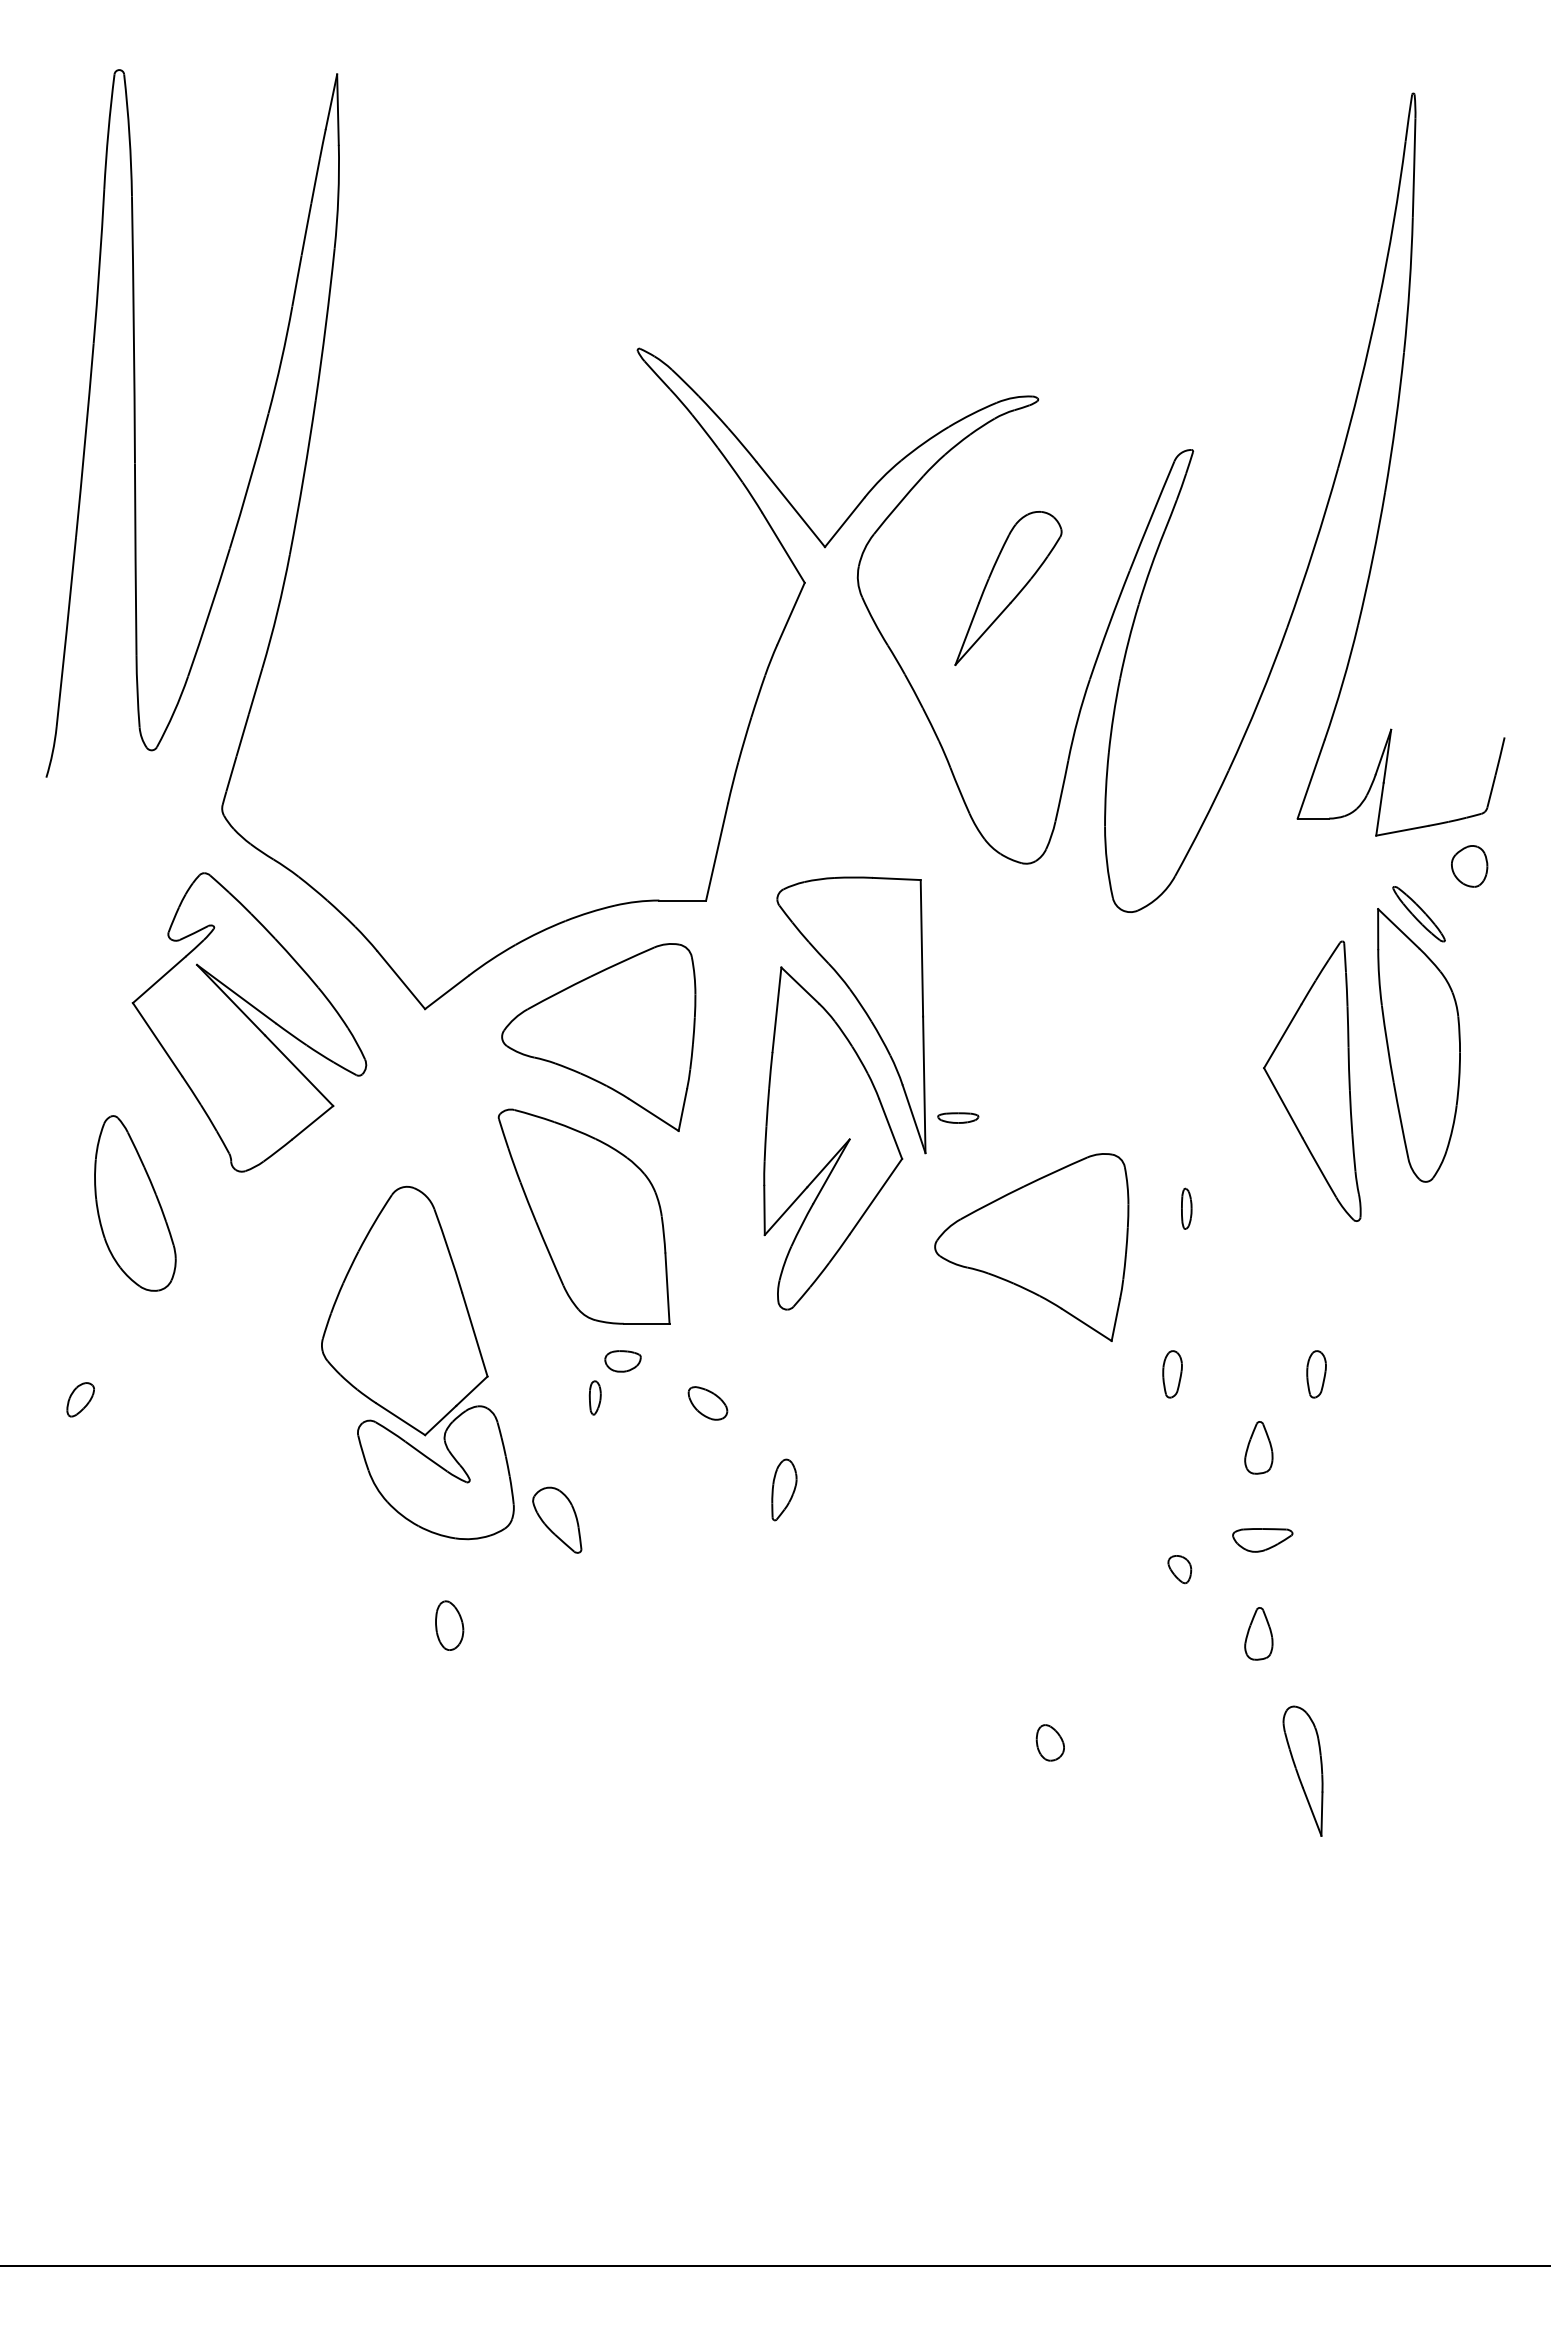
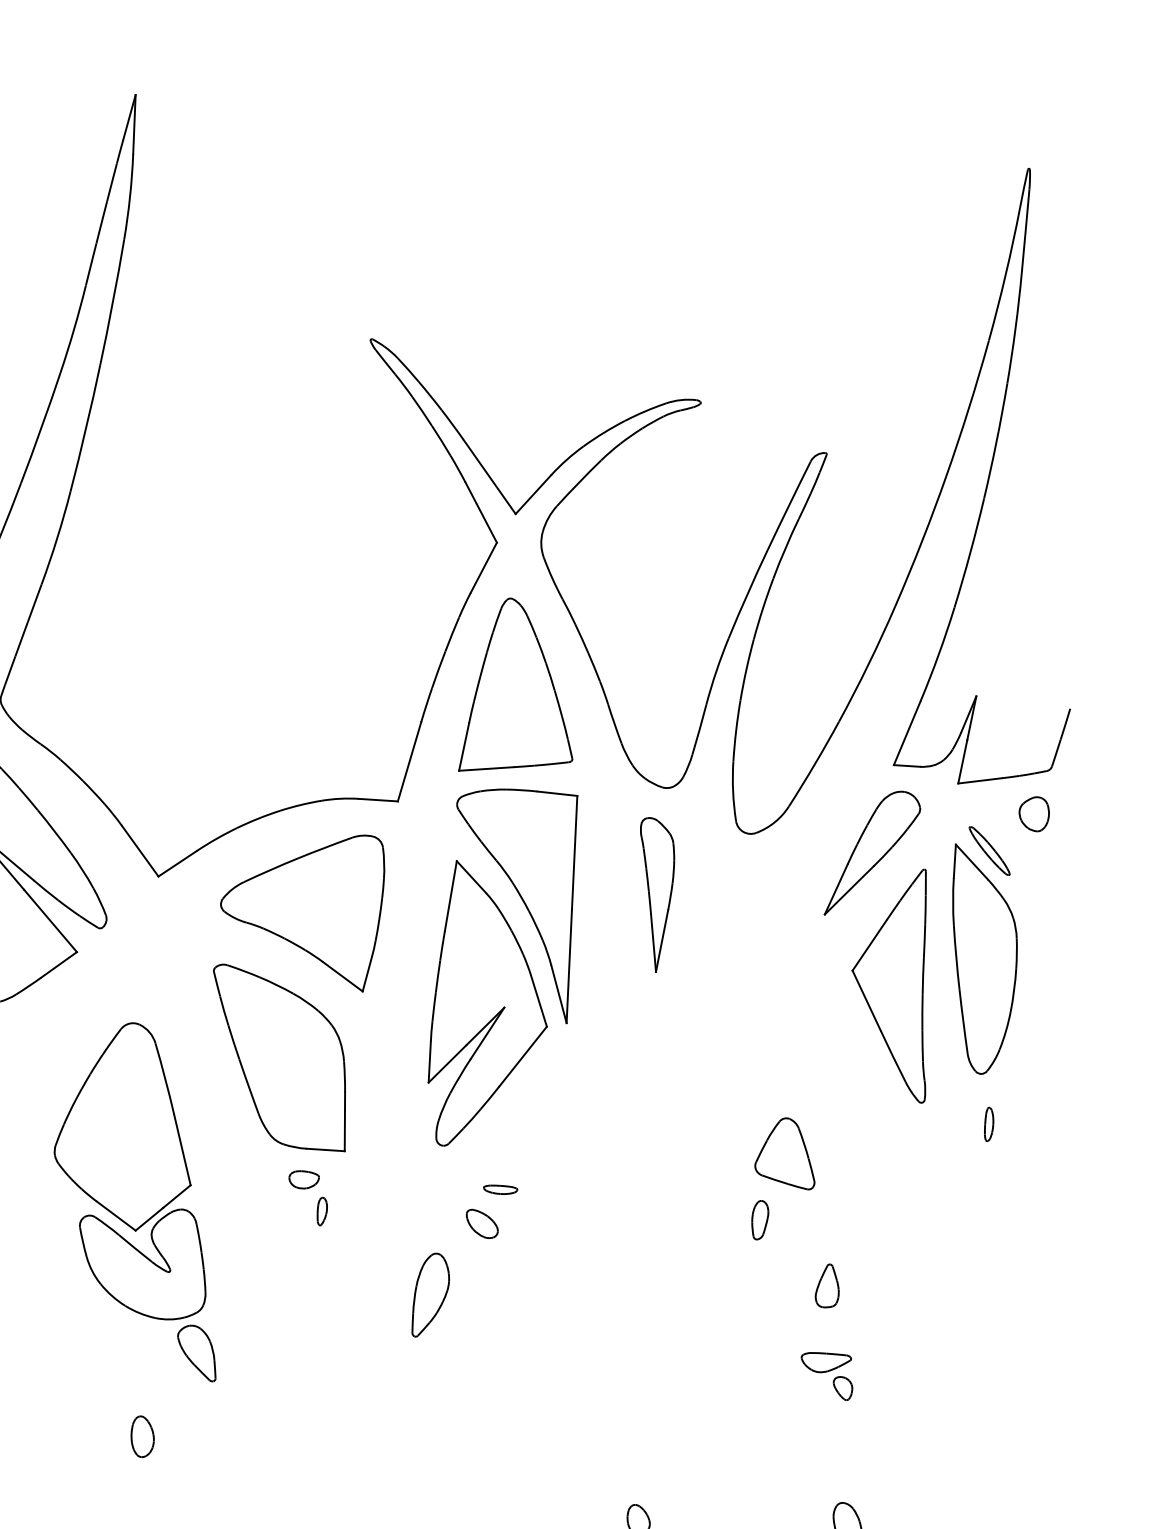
part: (1008, 588) -> (873, 853), moved
part: (844, 753) -> (520, 686), added
part: (1020, 992) -> (654, 894), added
part: (958, 1117) -> (500, 1189), moved
part: (1186, 1208) -> (989, 1124), moved
part: (1031, 1247) -> (649, 1107), removed
part: (1198, 1291) -> (786, 1152), added
part: (1316, 1374) -> (879, 1228), removed
part: (594, 1397) -> (321, 1211), moved
part: (707, 1403) -> (481, 1224), moved
part: (784, 1489) -> (431, 1295), size x1.67
part: (557, 1519) -> (197, 1352), moved
part: (1179, 1569) -> (842, 1388), moved
part: (449, 1625) -> (142, 1436), moved
part: (1258, 1633) -> (817, 1440), removed

